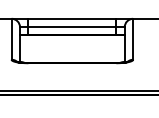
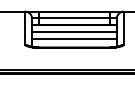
line: (72, 43) -> (74, 31), added
line: (72, 51) -> (74, 38), added

